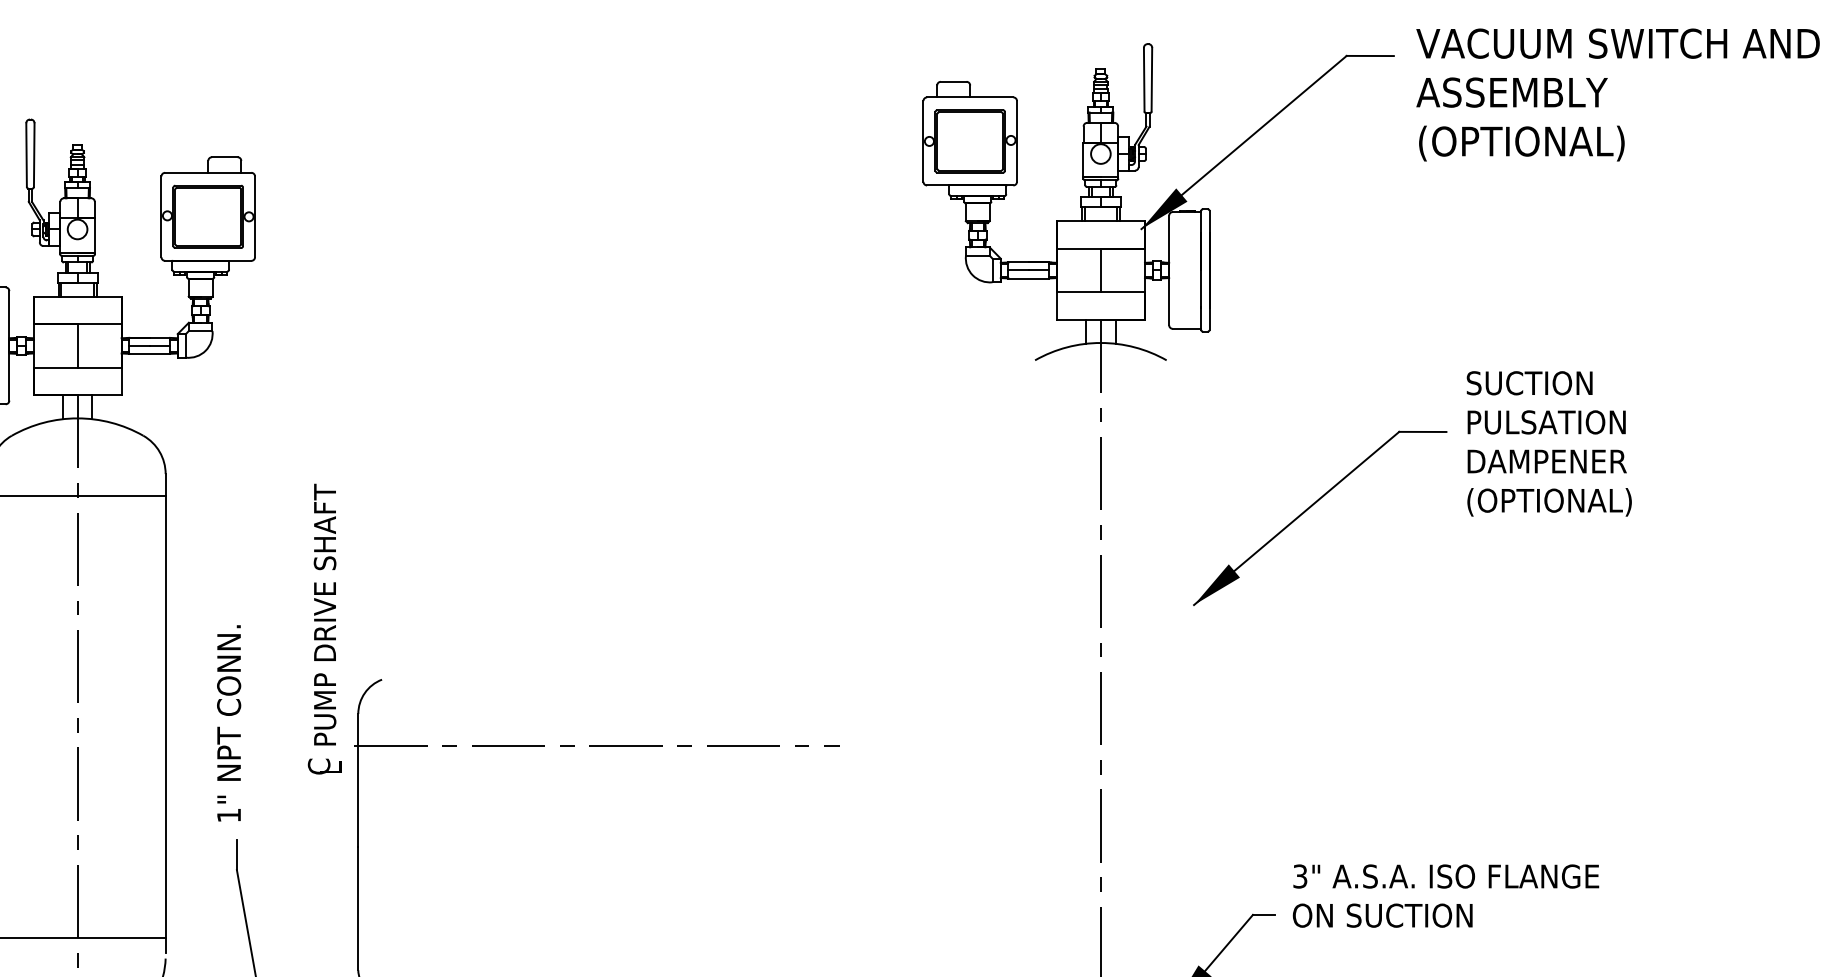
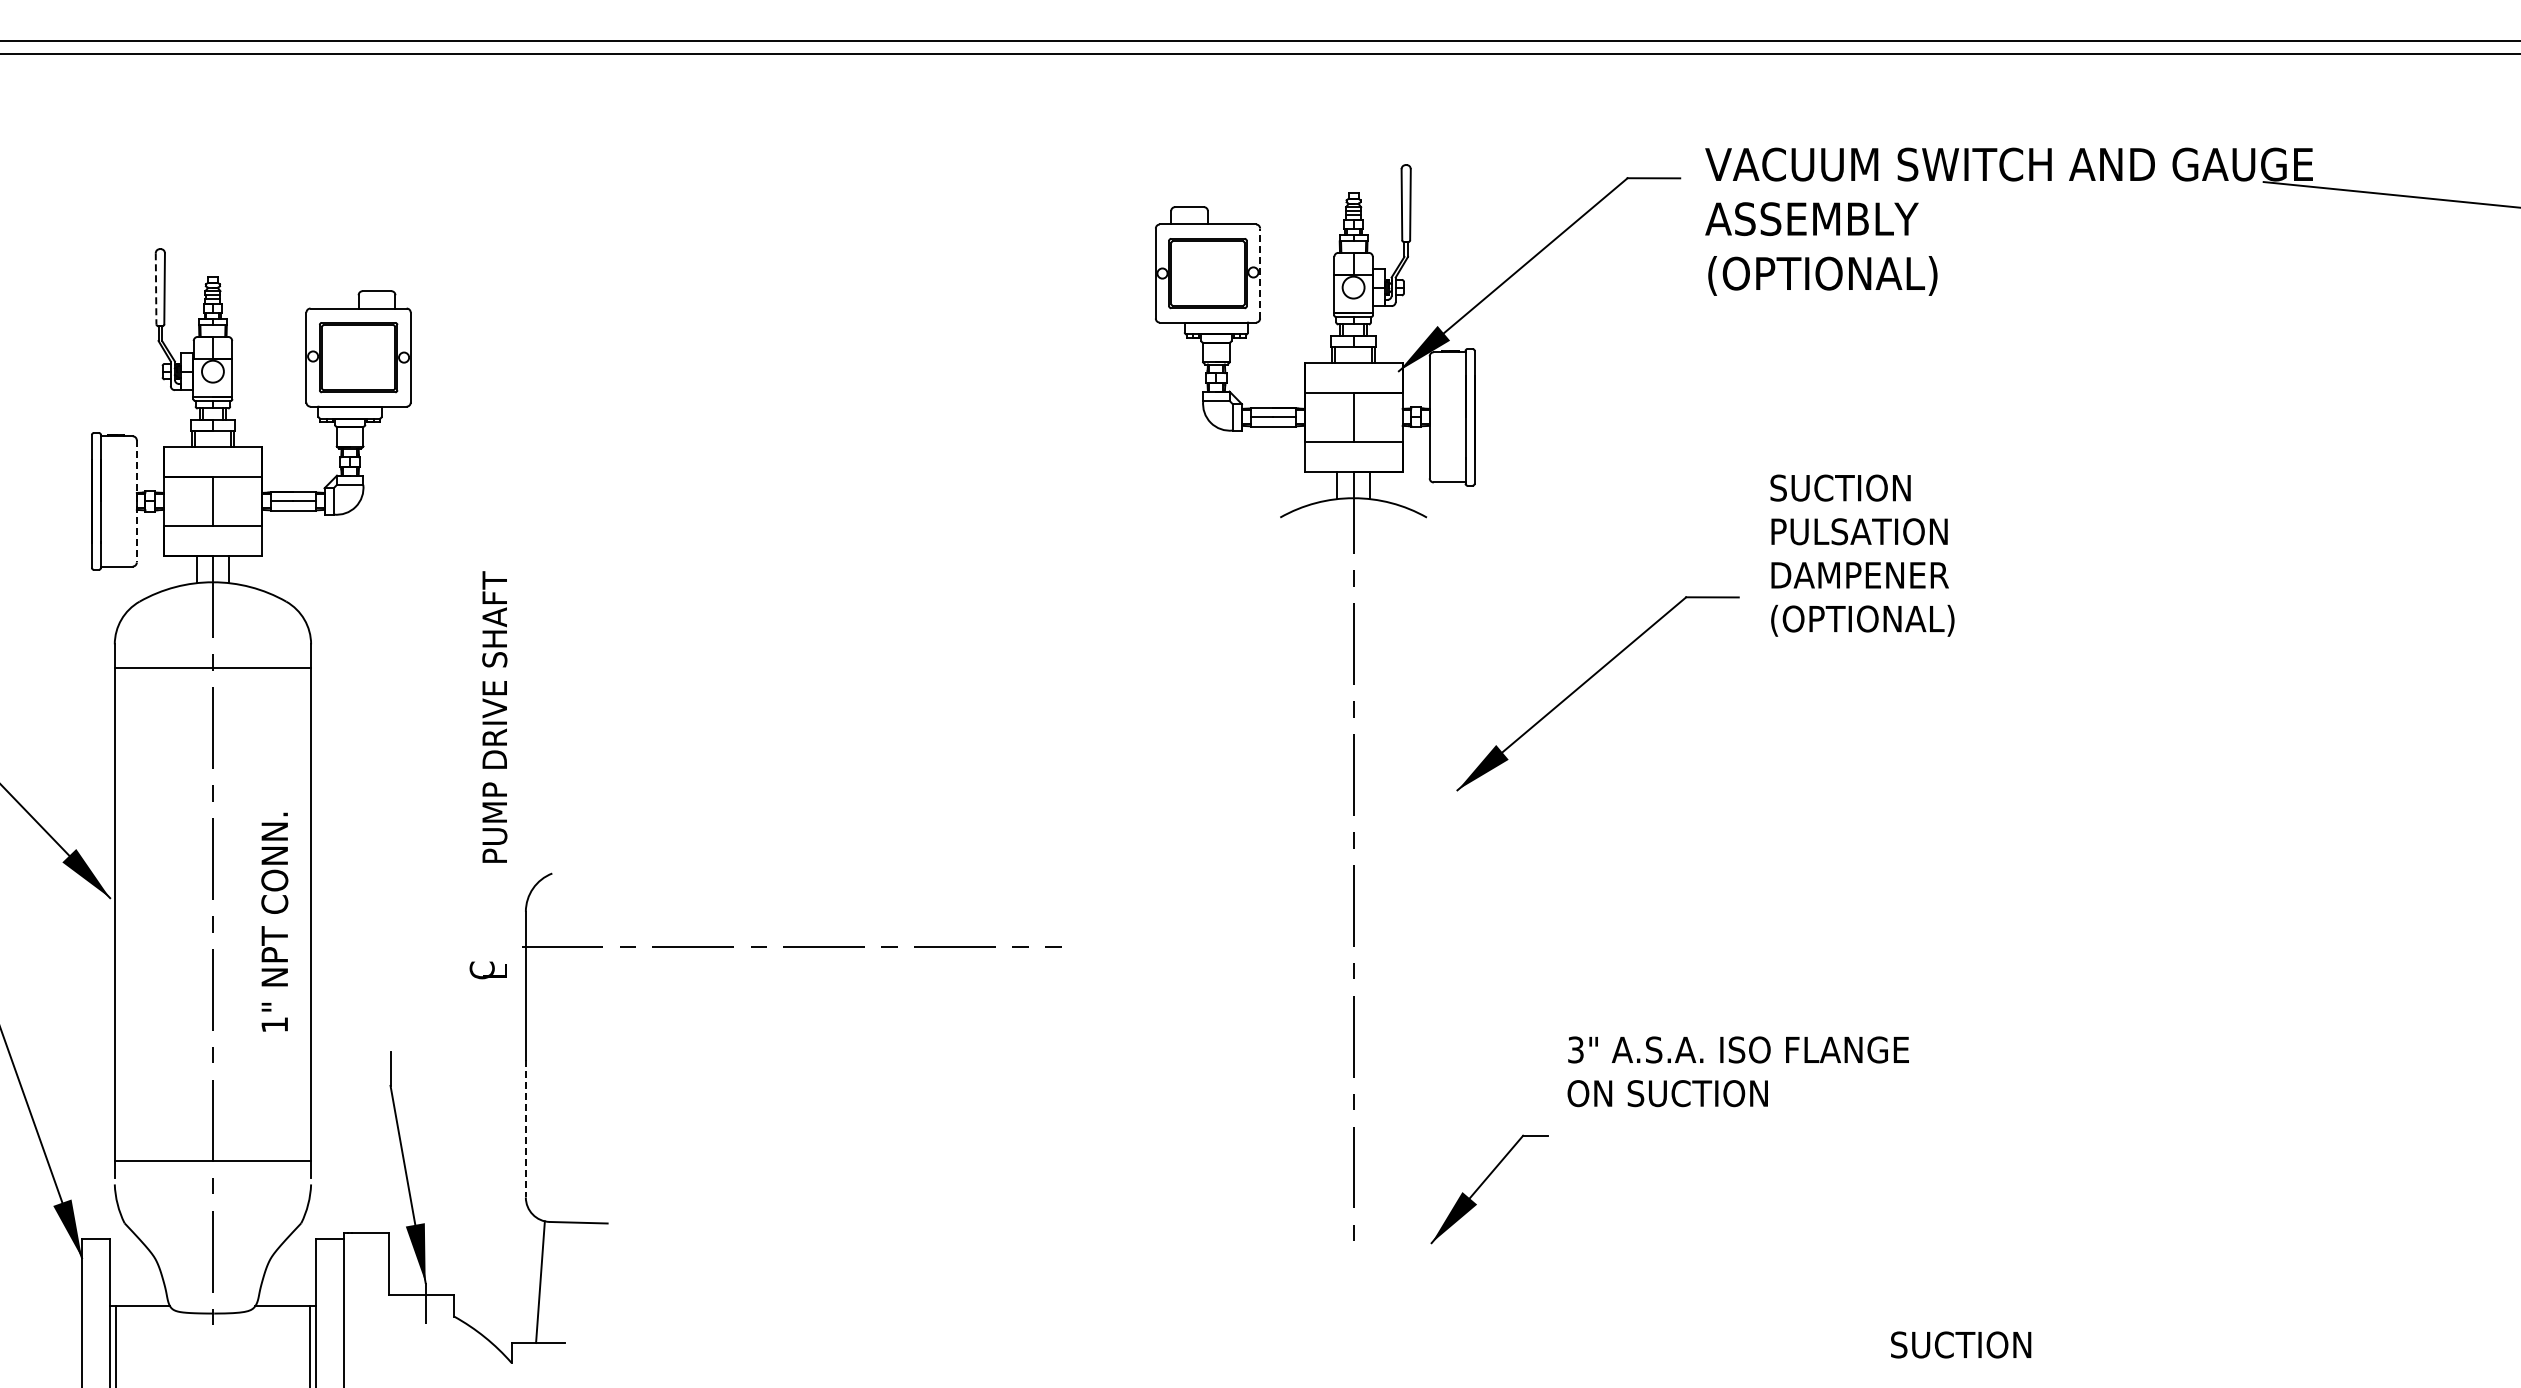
line: (1017, 141) -> (1260, 273), solid -> dashed
line: (26, 155) -> (156, 289), solid -> dashed
line: (9, 345) -> (136, 501), solid -> dashed
text: (1549, 443) -> (1862, 555), moved
text: (324, 614) -> (494, 716), moved
text: (228, 722) -> (274, 921), moved
text: (1445, 895) -> (1737, 1071), moved
line: (357, 908) -> (525, 1128), solid -> dashed

